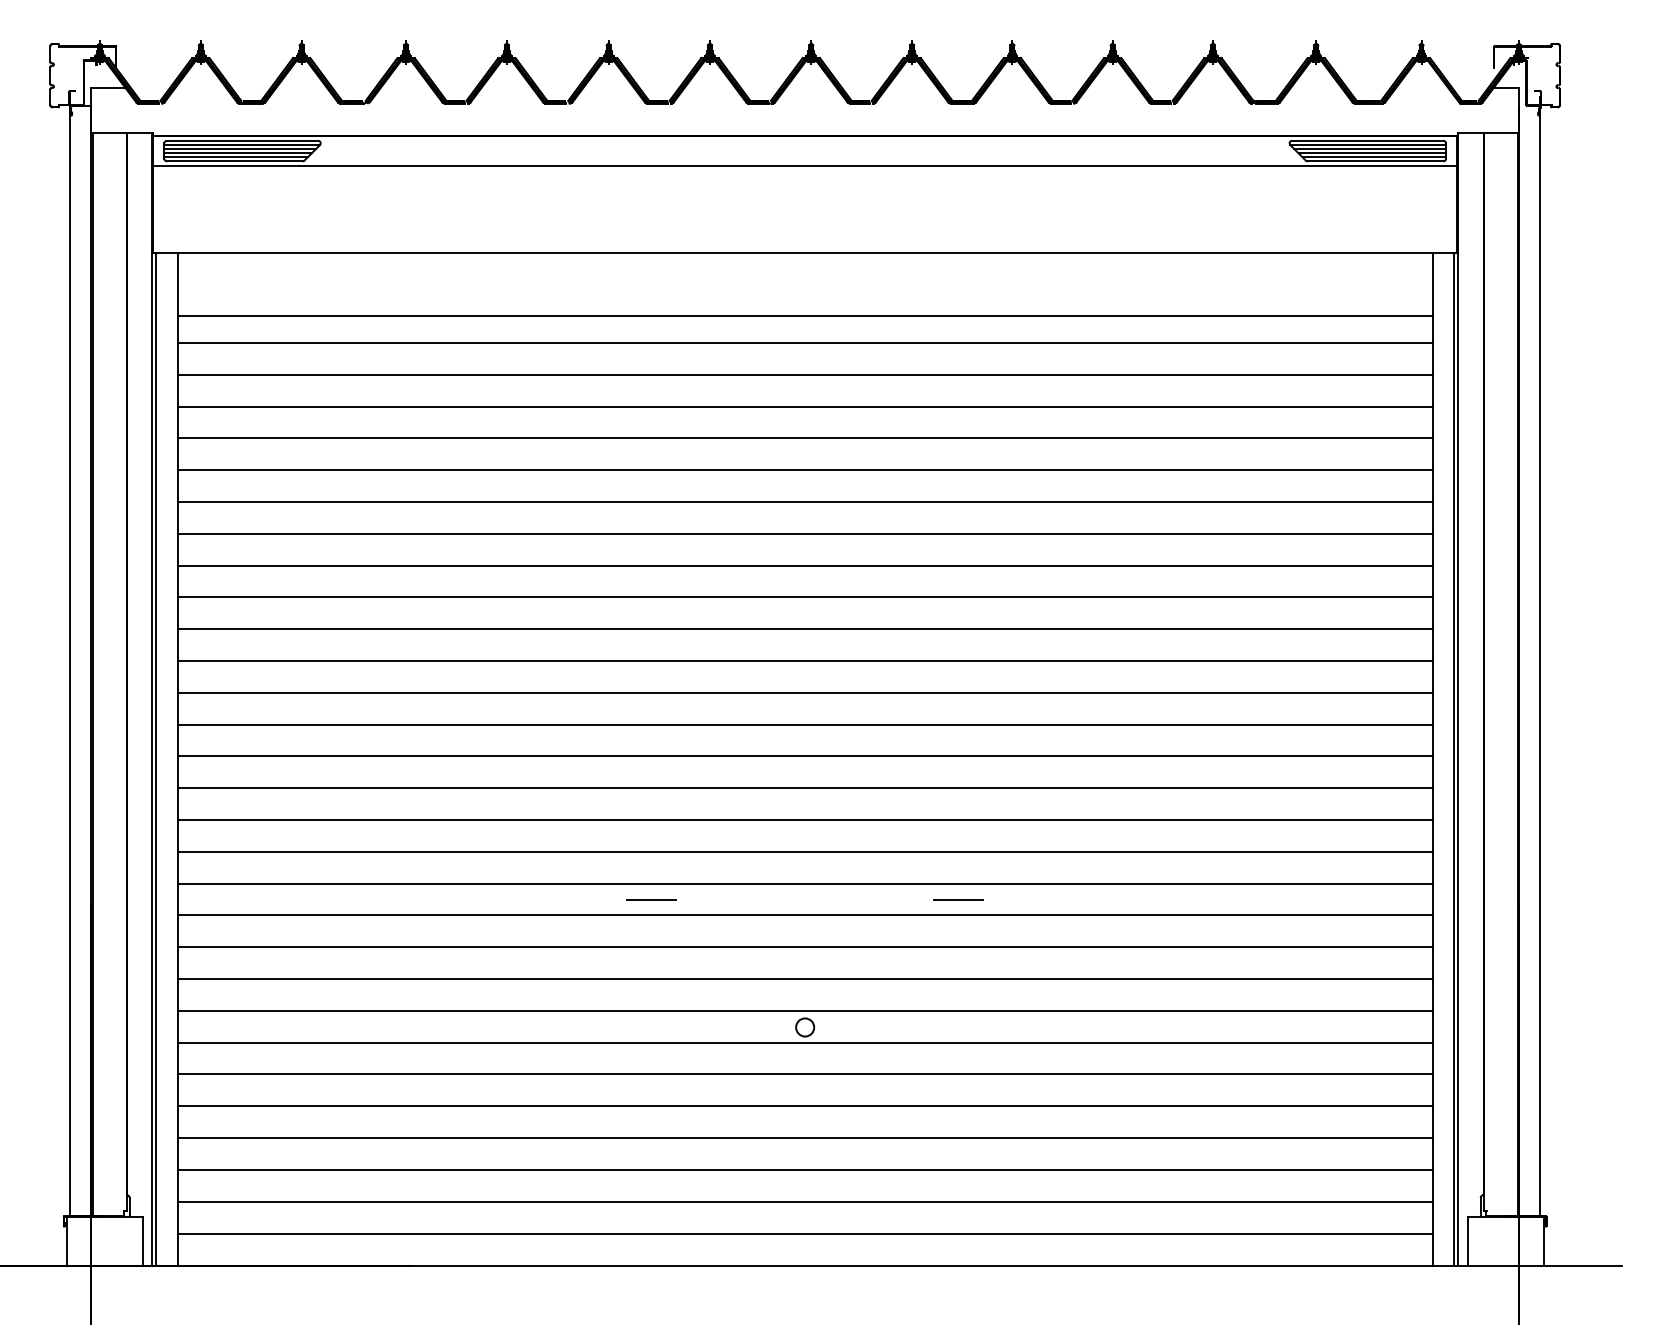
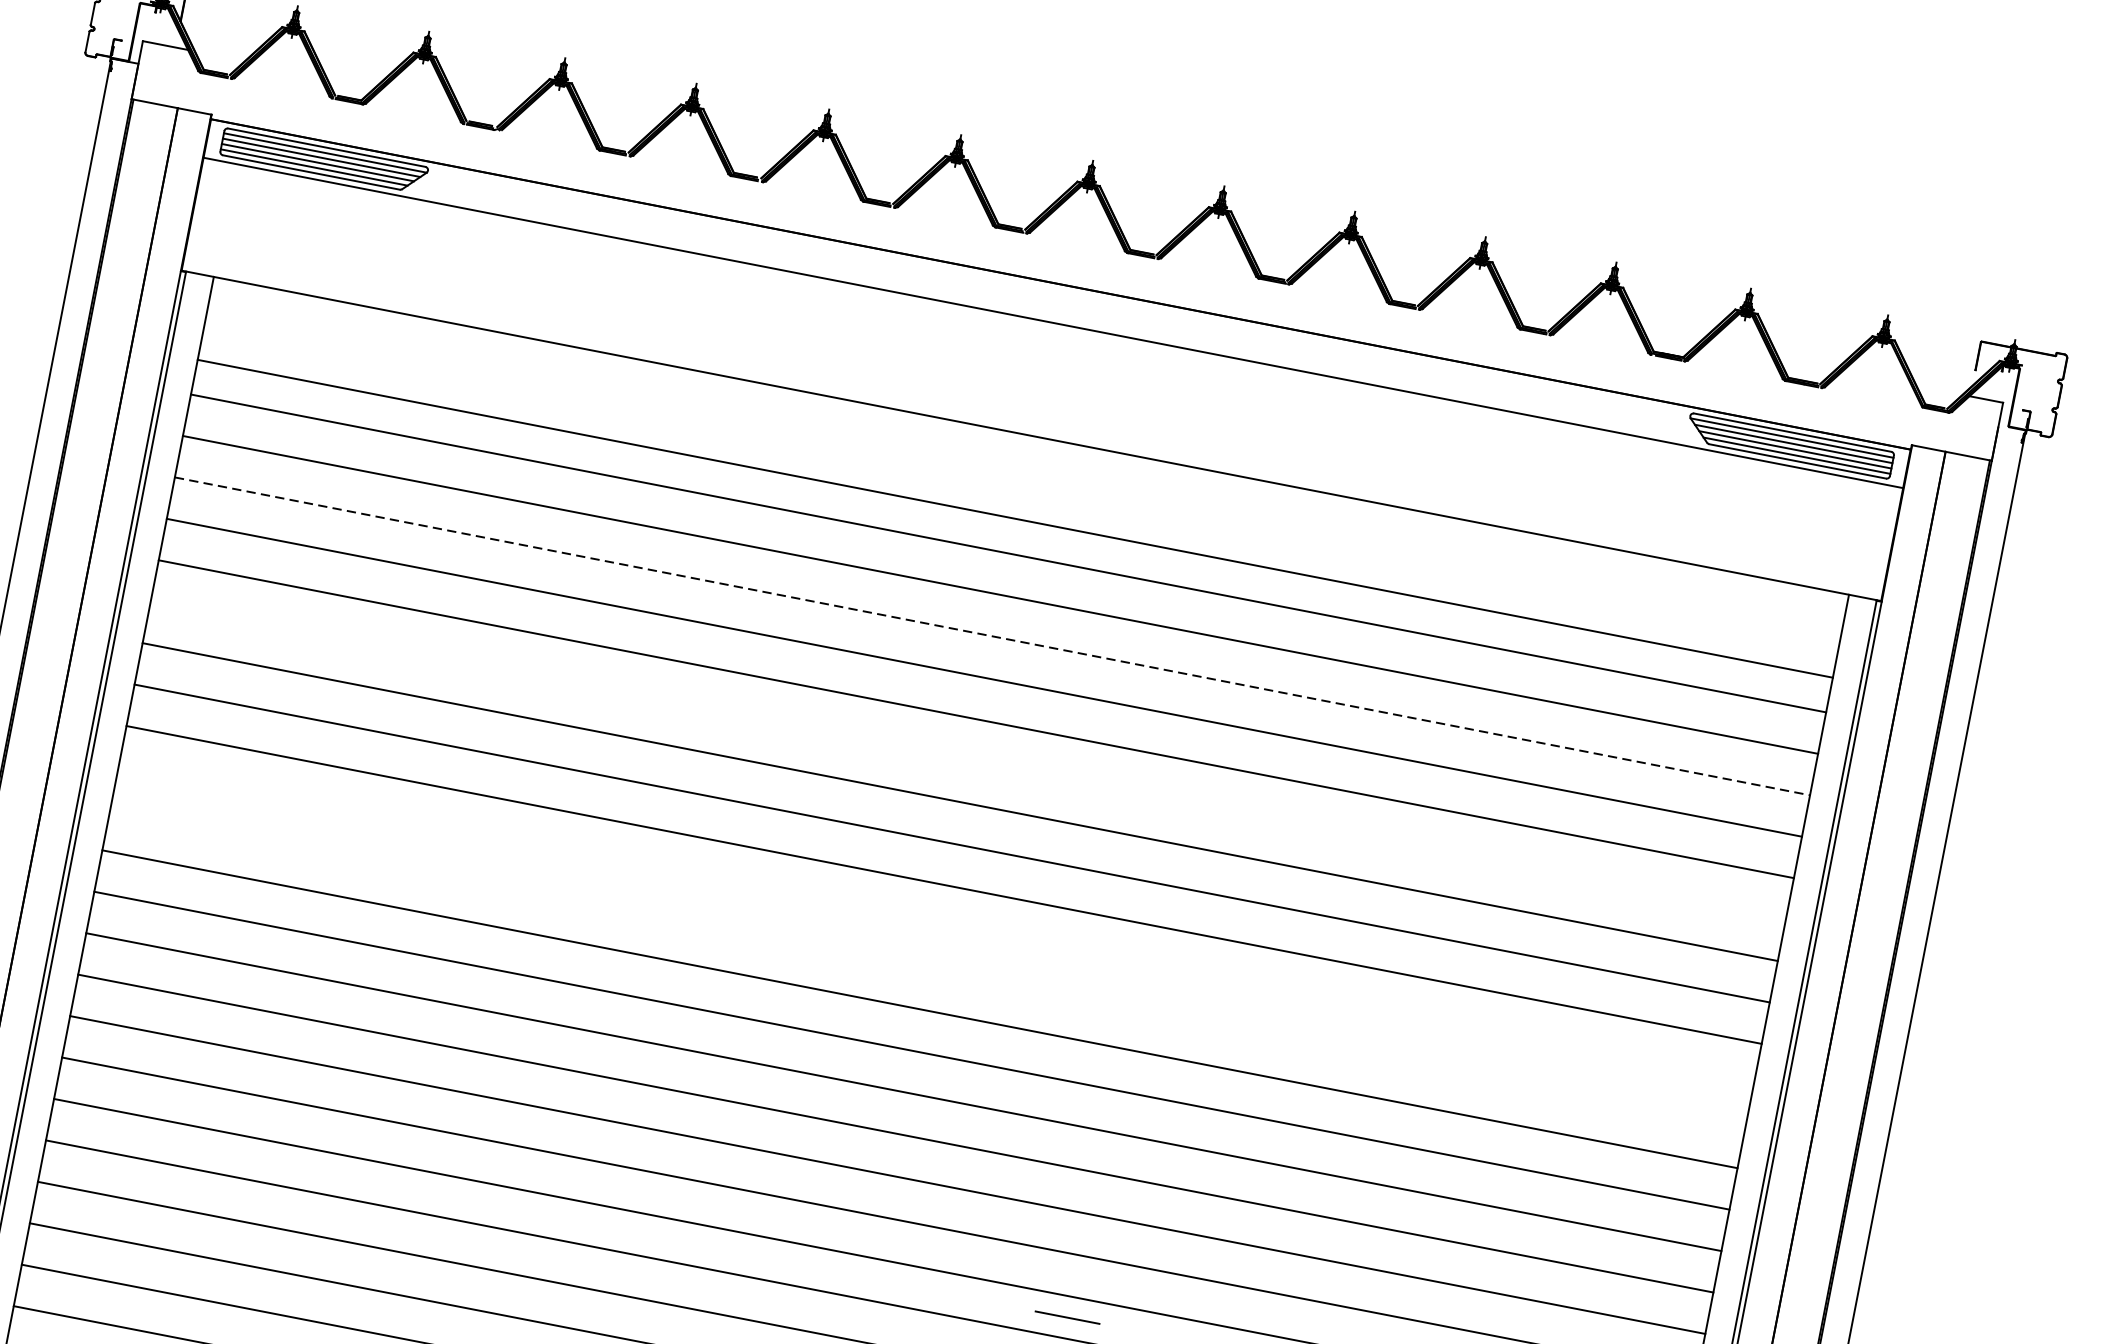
line: (805, 406) -> (992, 636), solid -> dashed
line: (804, 501) -> (967, 759), removed
line: (804, 629) -> (935, 926), removed
line: (804, 661) -> (927, 968), removed
line: (651, 899) -> (667, 1239), removed

